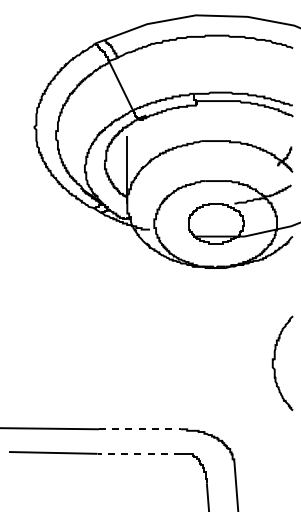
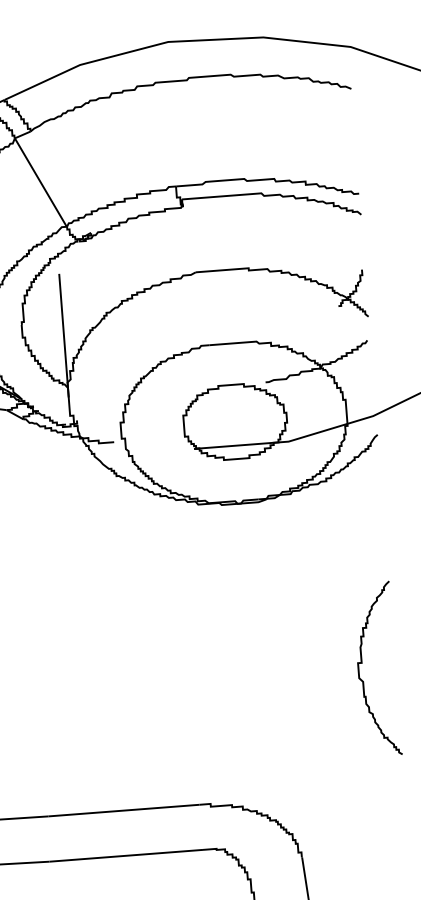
line: (140, 429) -> (124, 810), dashed -> solid
line: (139, 453) -> (126, 855), dashed -> solid

